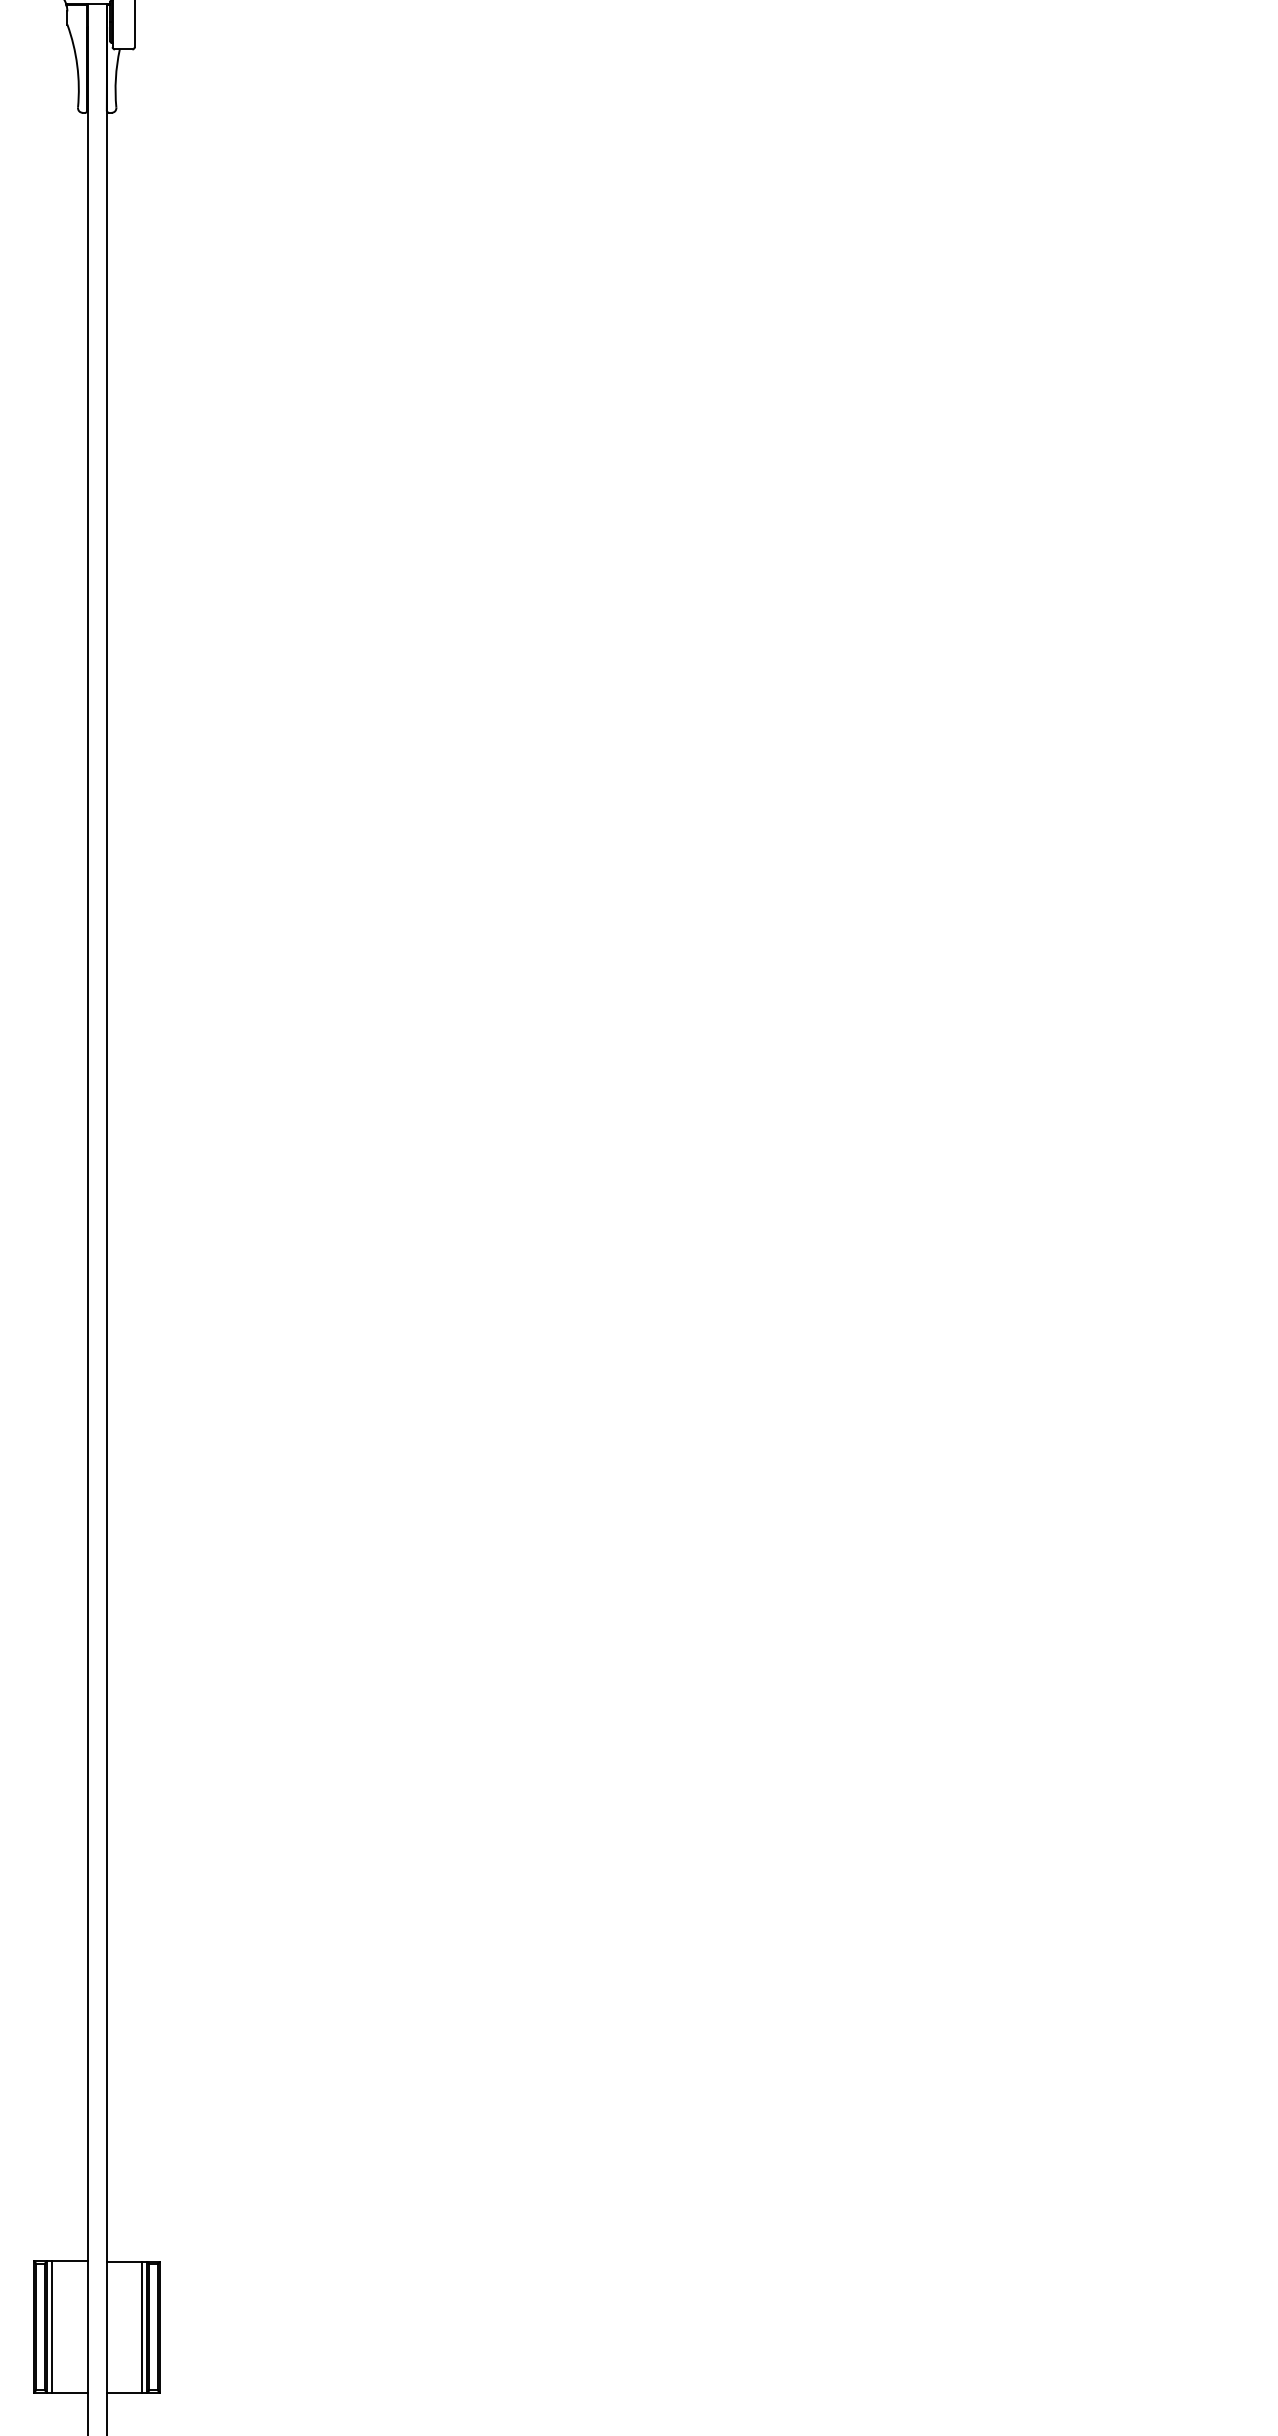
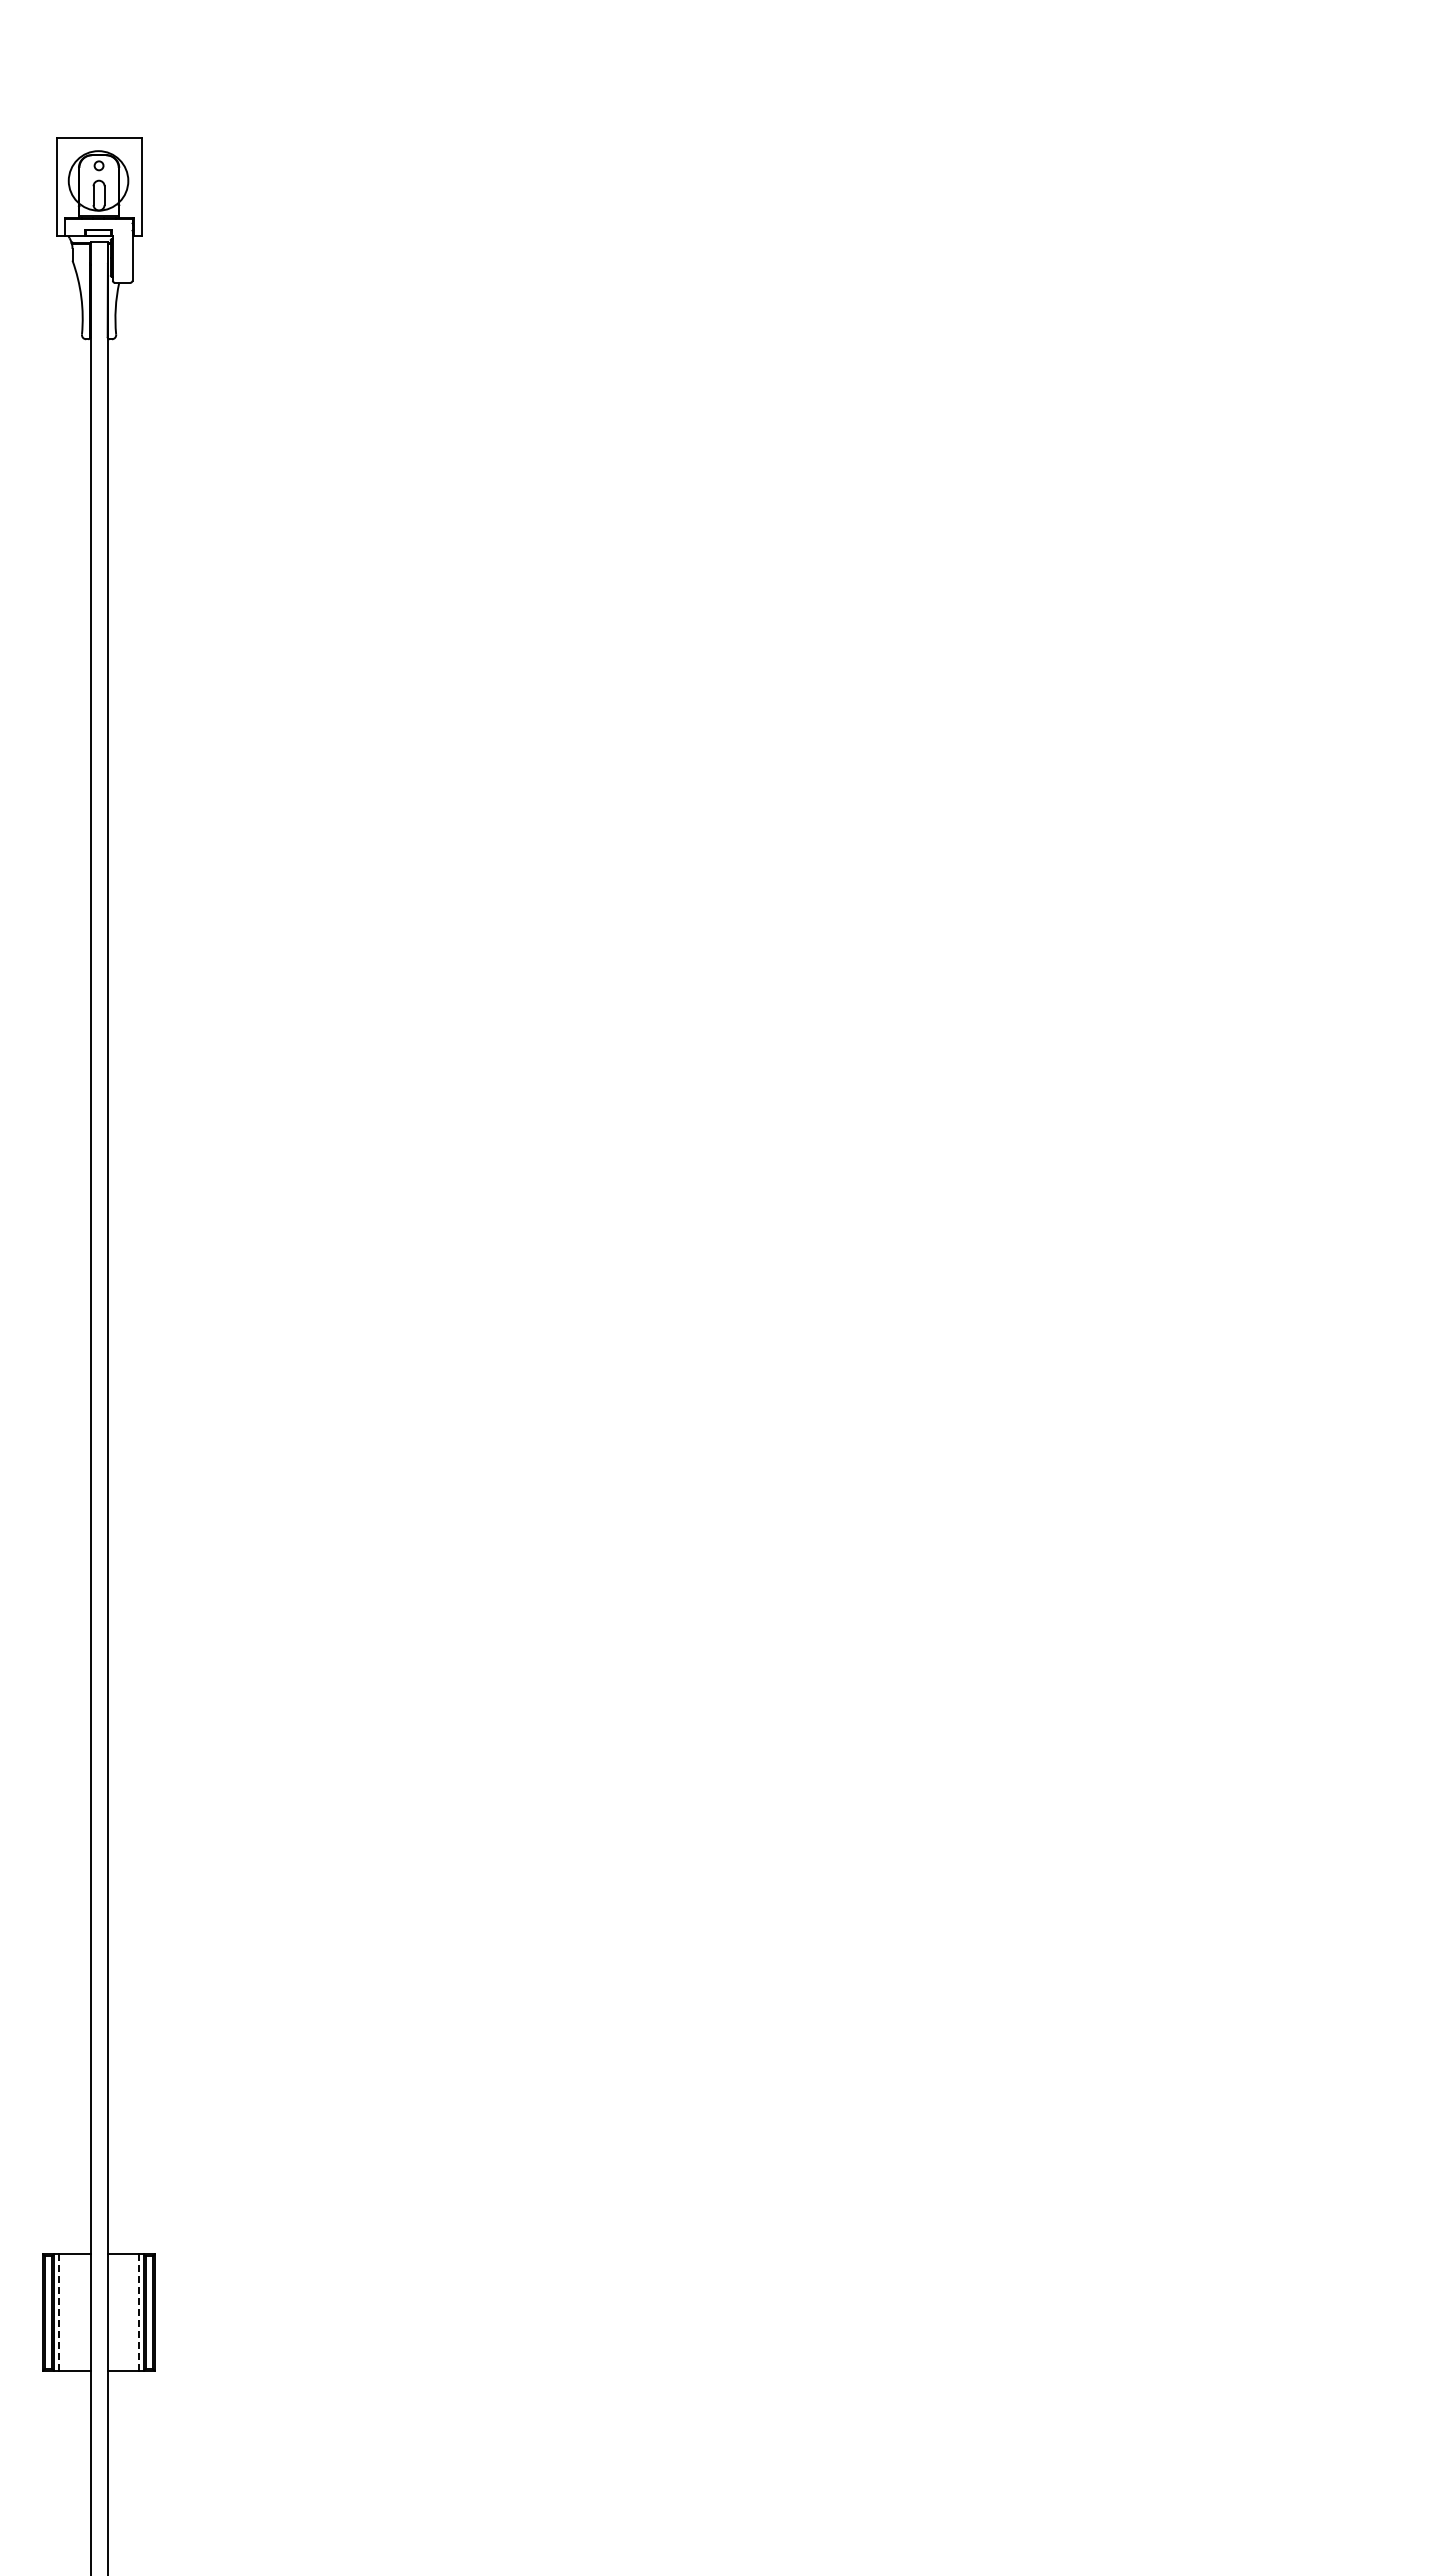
line: (51, 2327) -> (58, 2312), solid -> dashed
line: (142, 2328) -> (139, 2313), solid -> dashed

